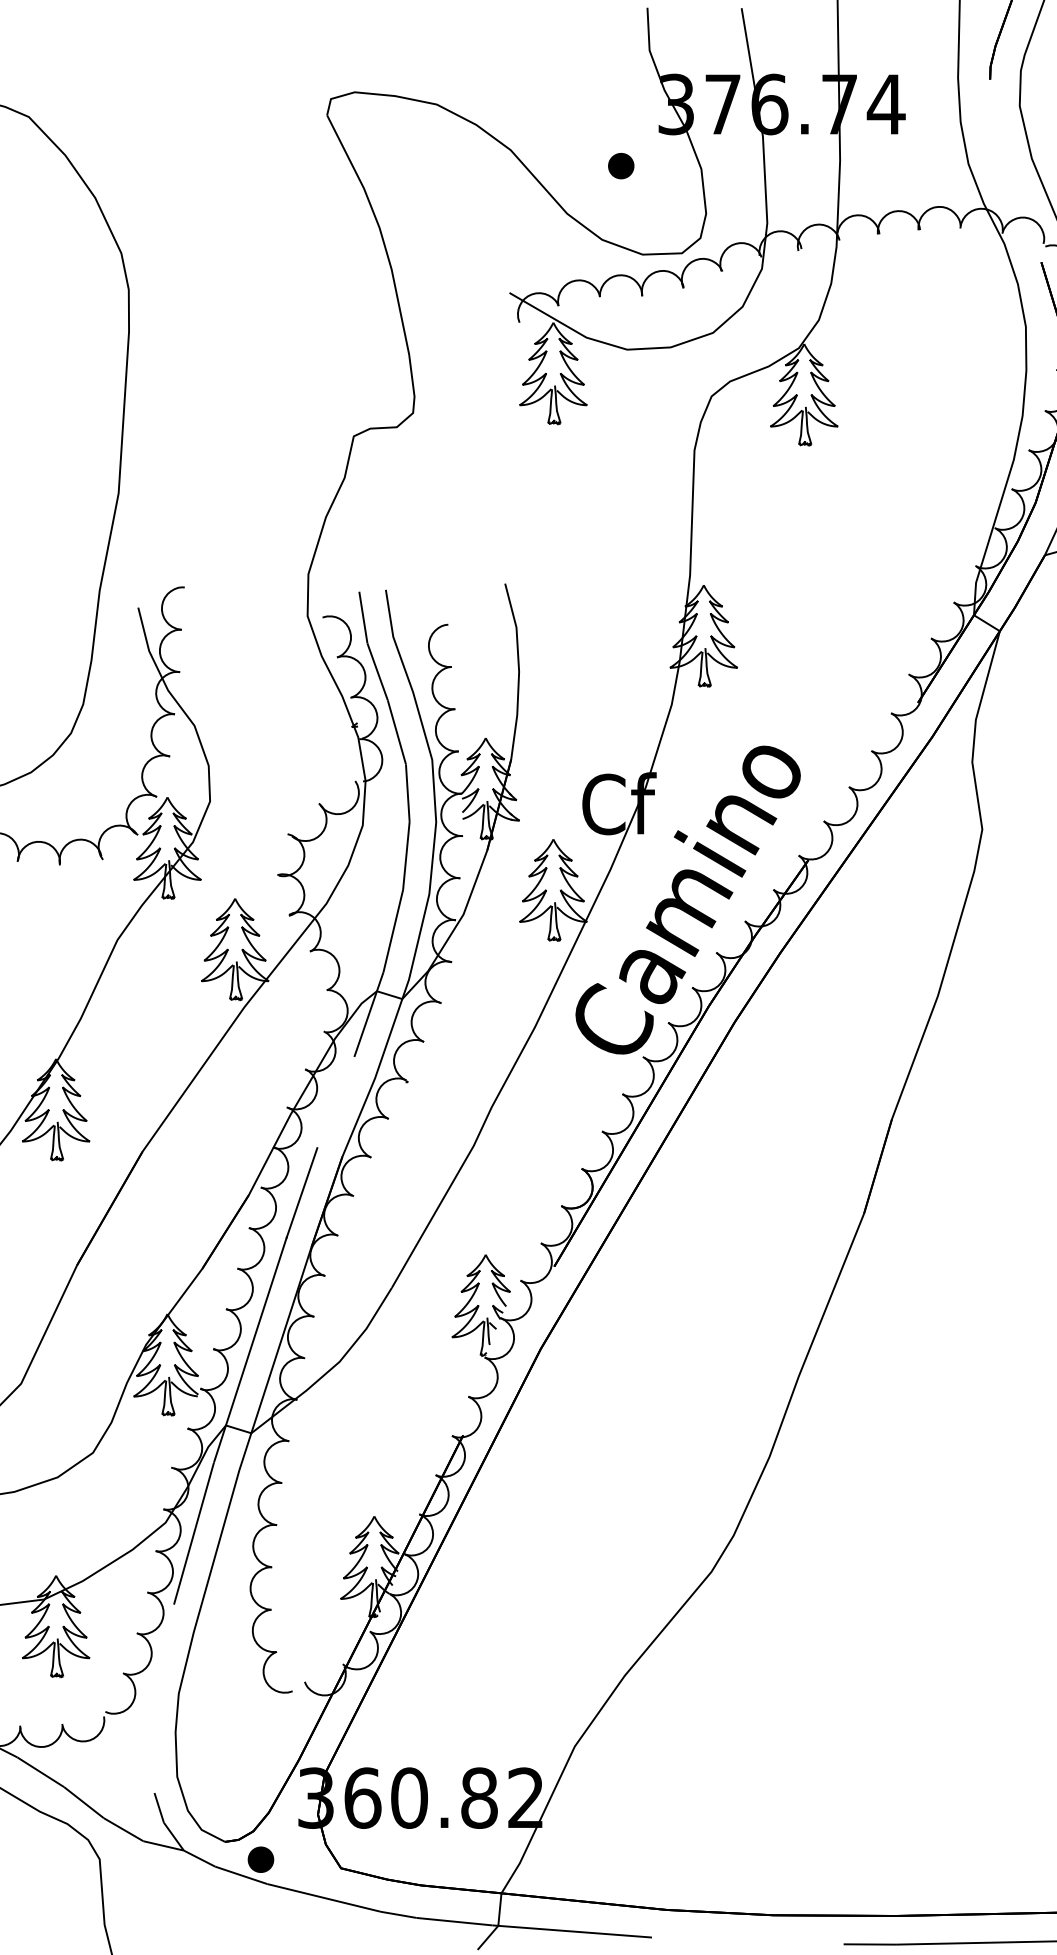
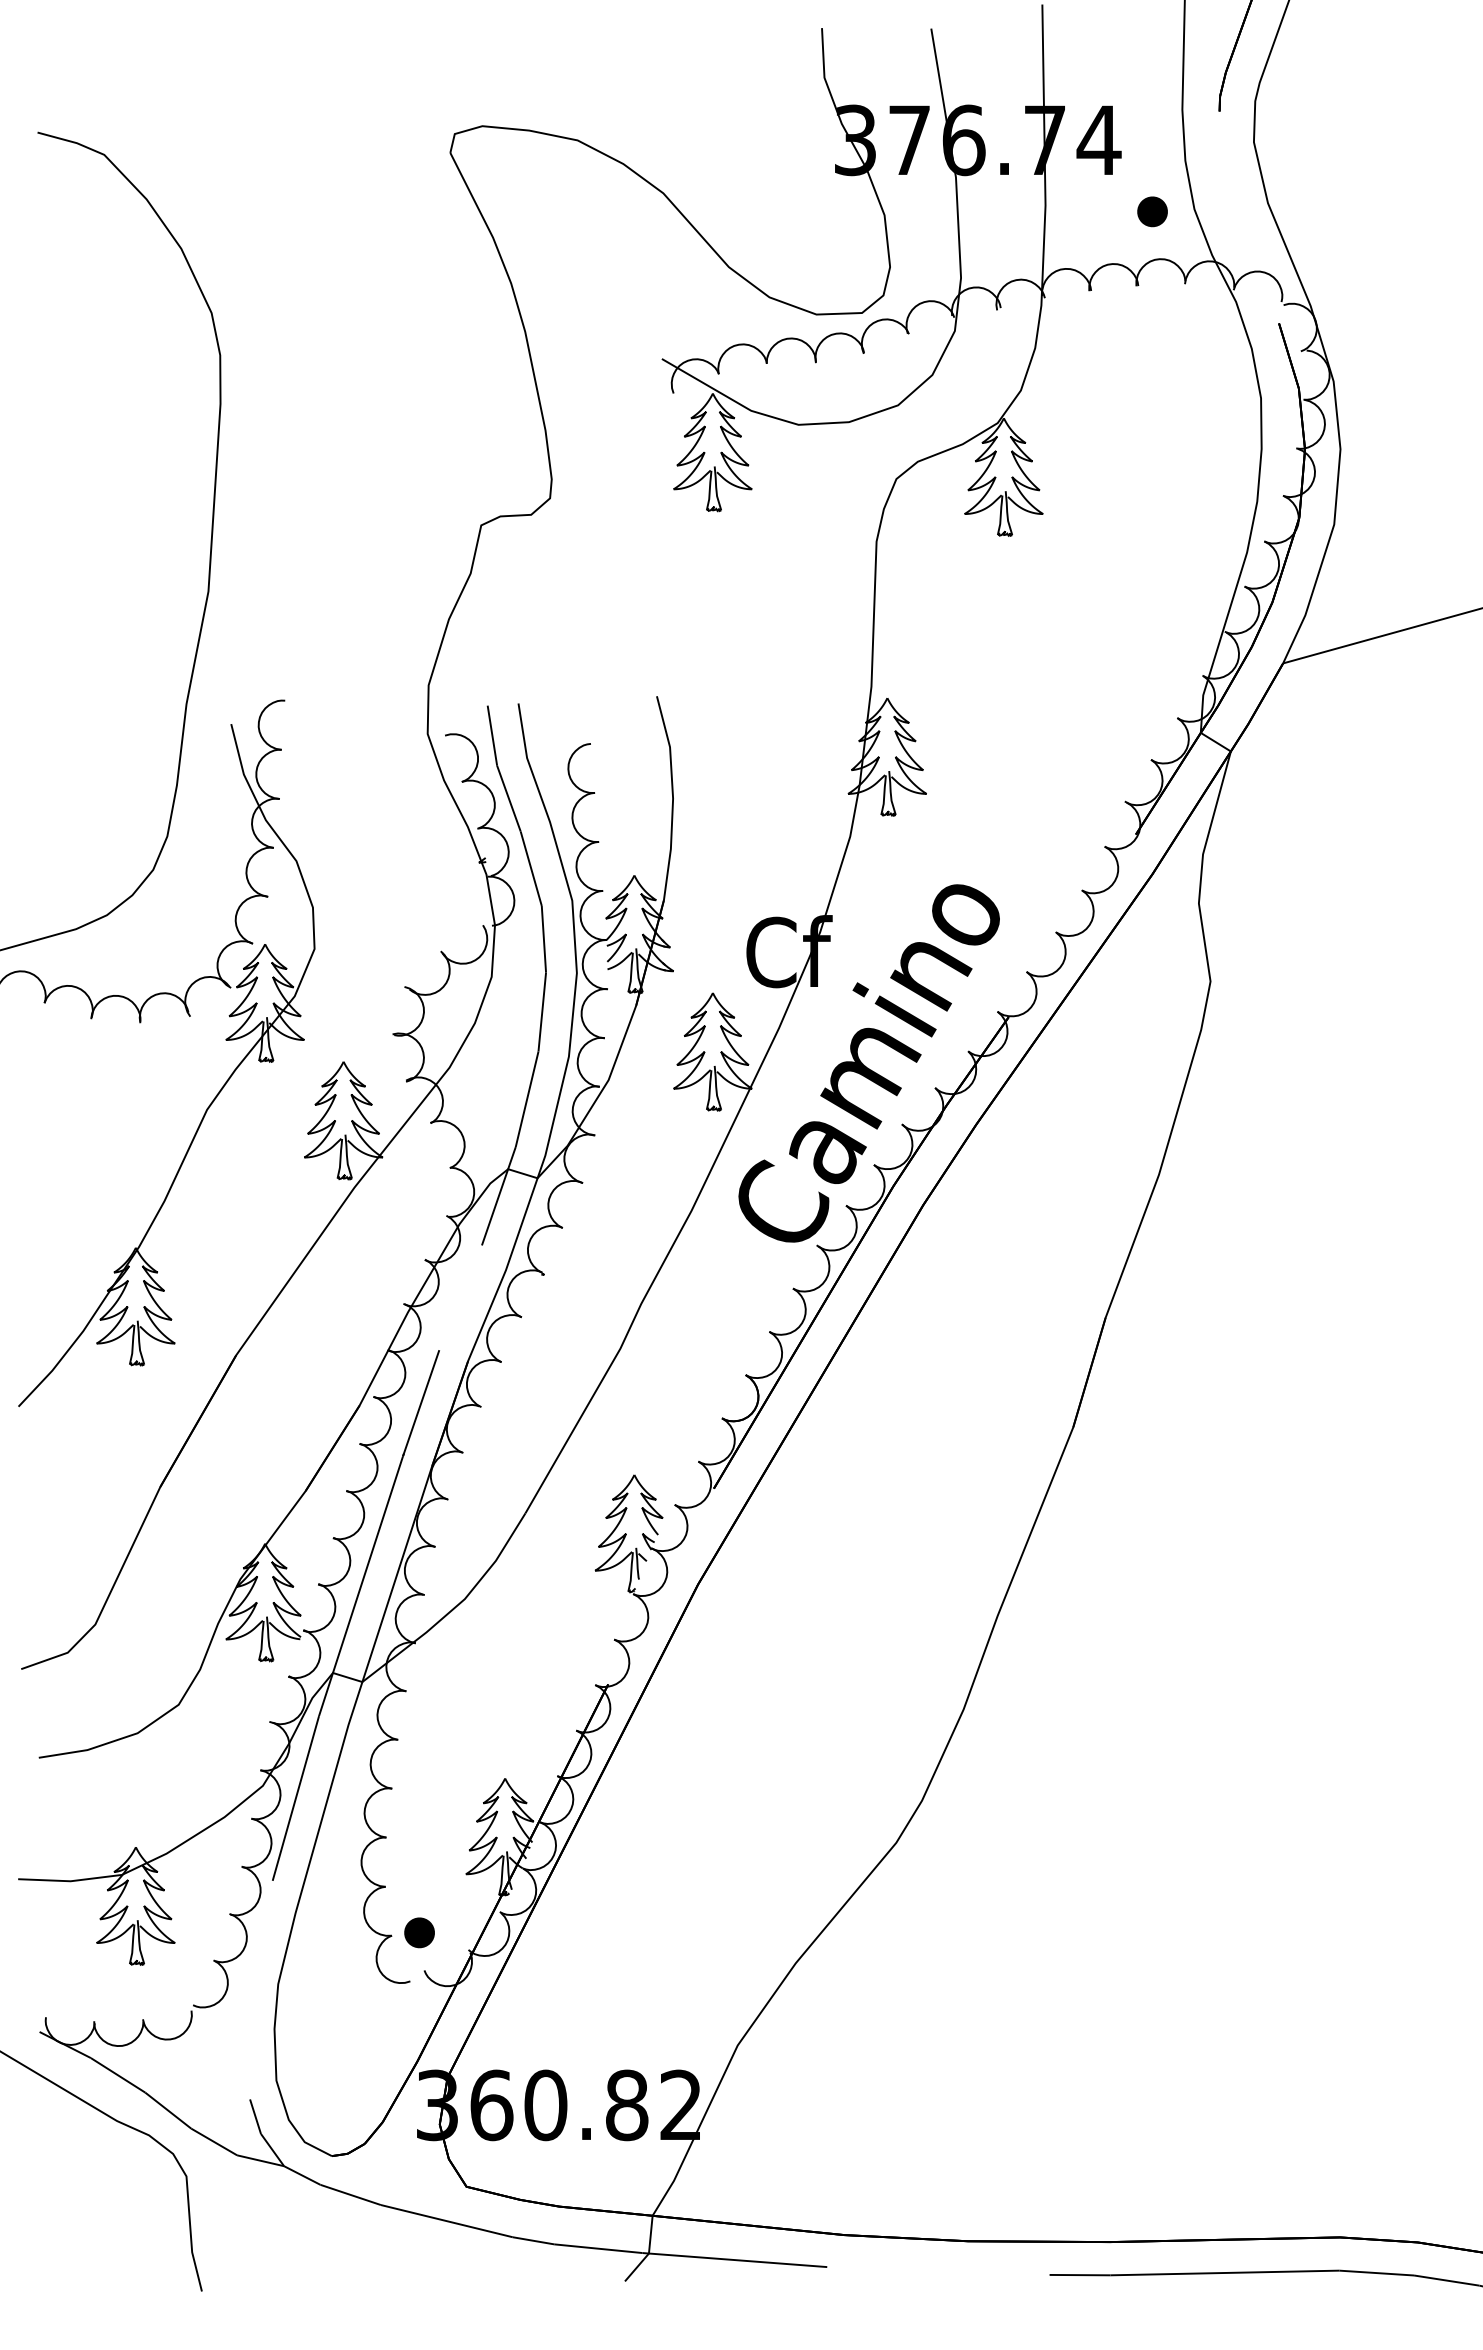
part: (621, 165) -> (1152, 211), moved
part: (260, 1859) -> (419, 1932), moved

